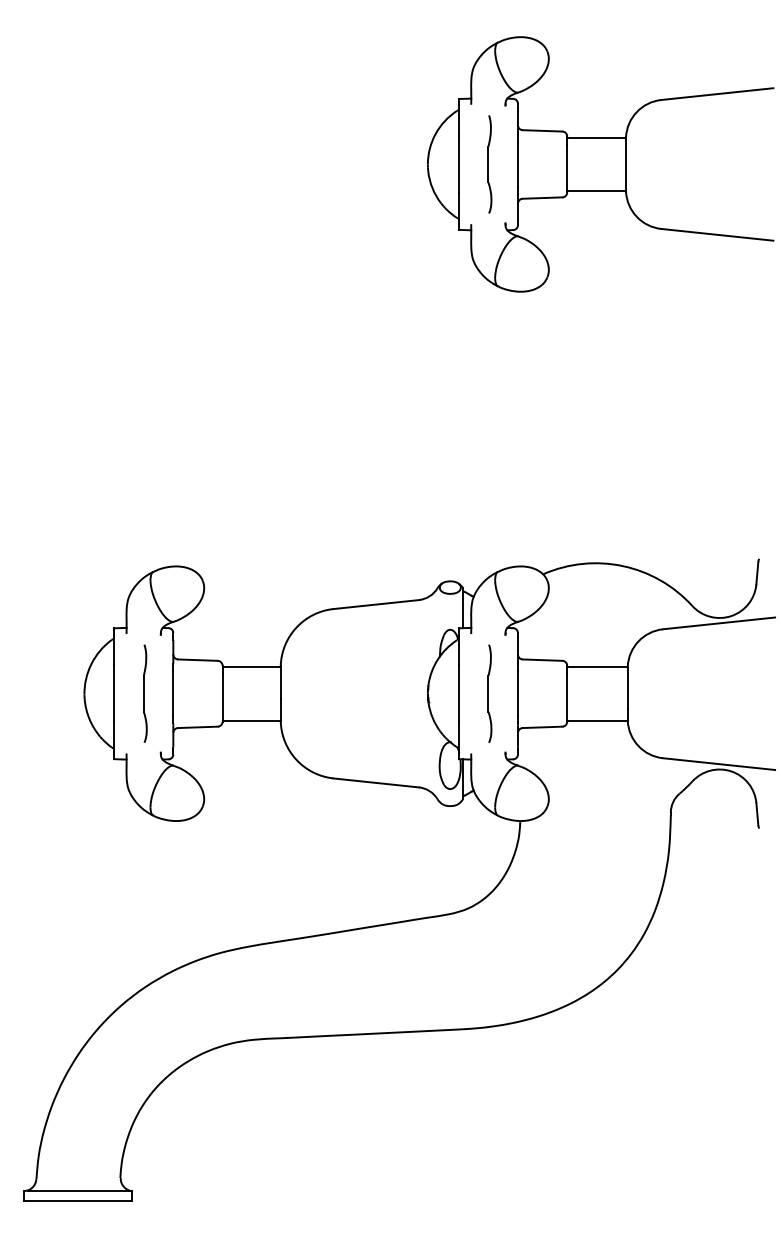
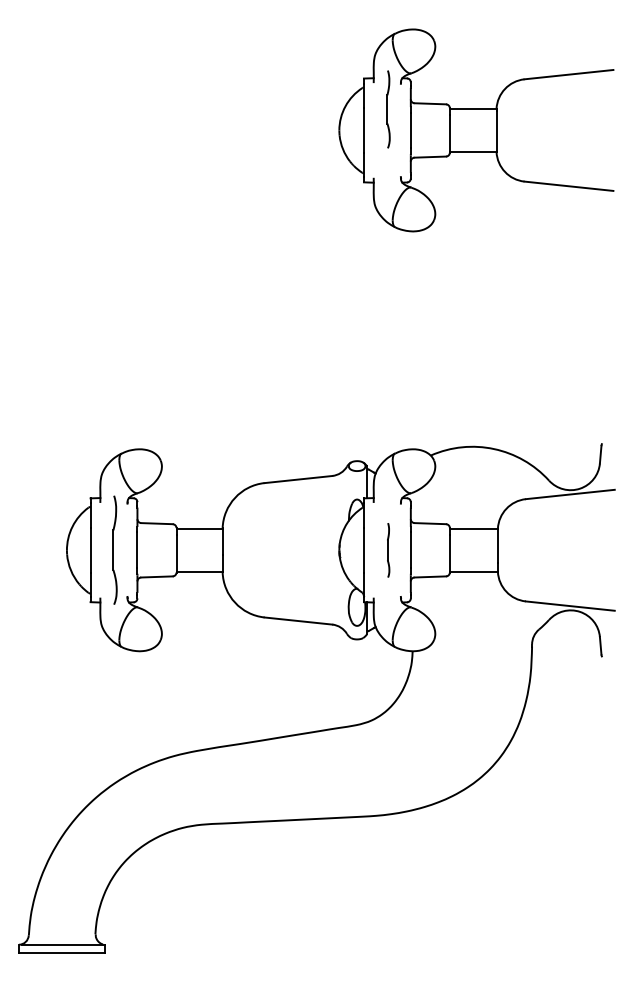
part: (489, 164) -> (388, 109), moved
part: (145, 694) -> (115, 550), size x1.4
part: (489, 694) -> (388, 550), size x0.7

